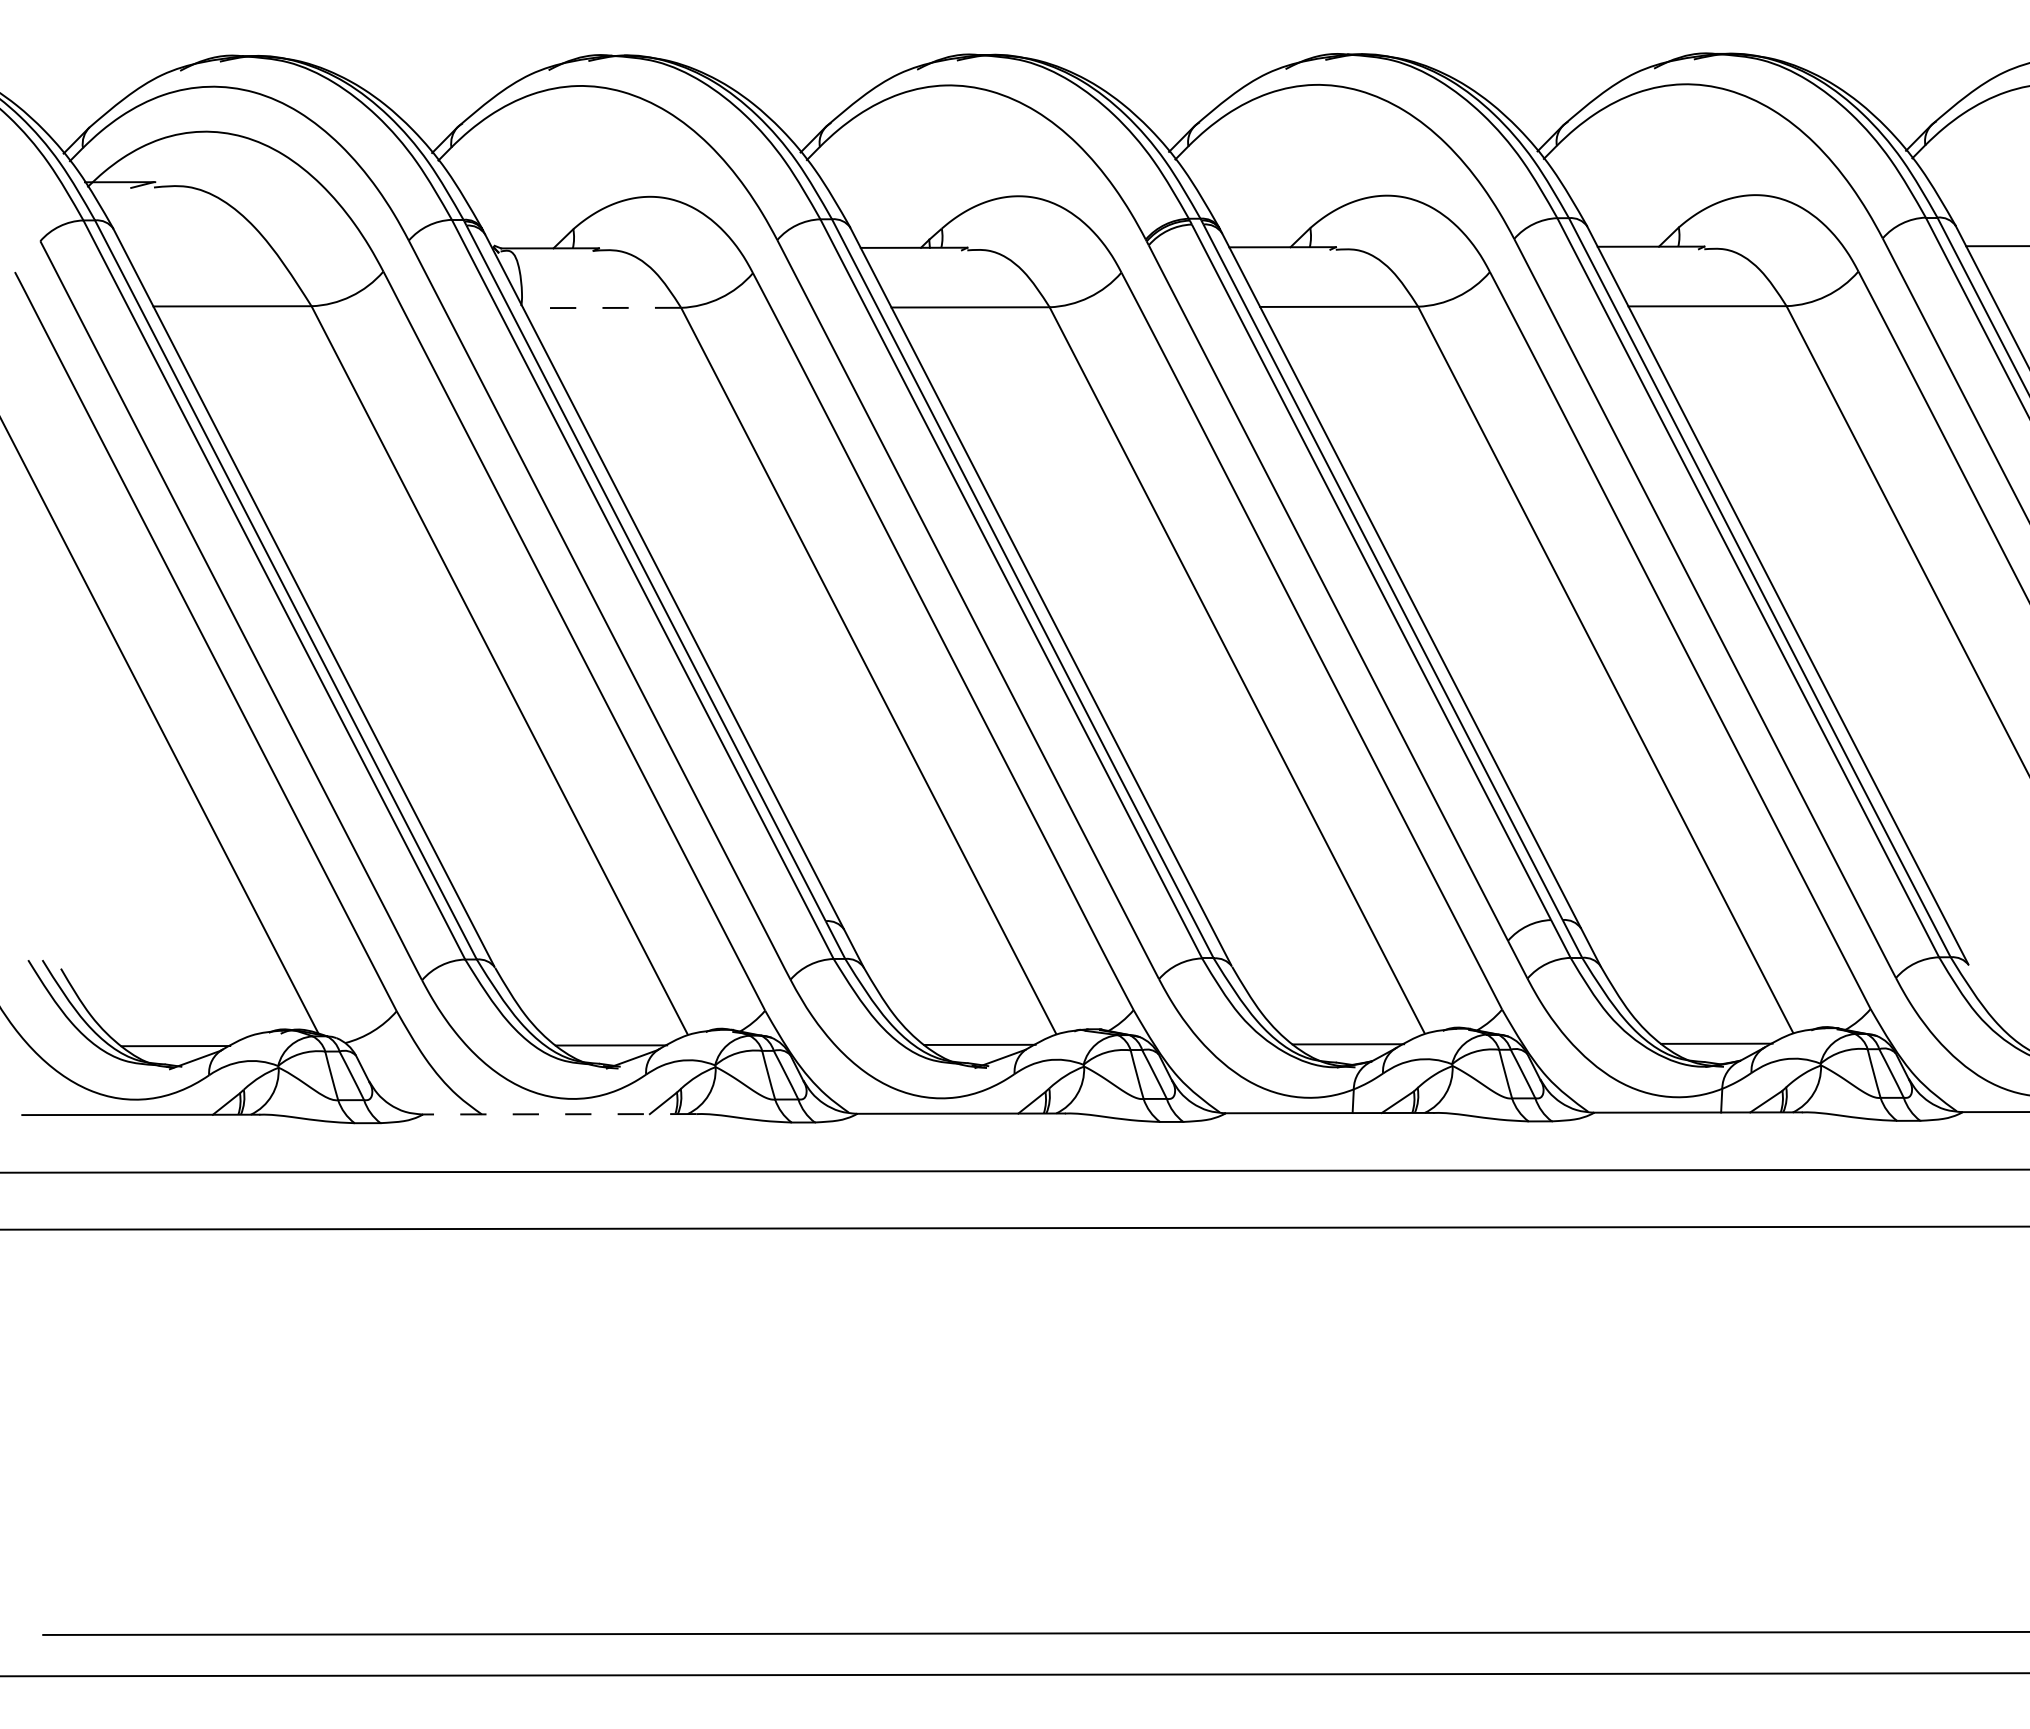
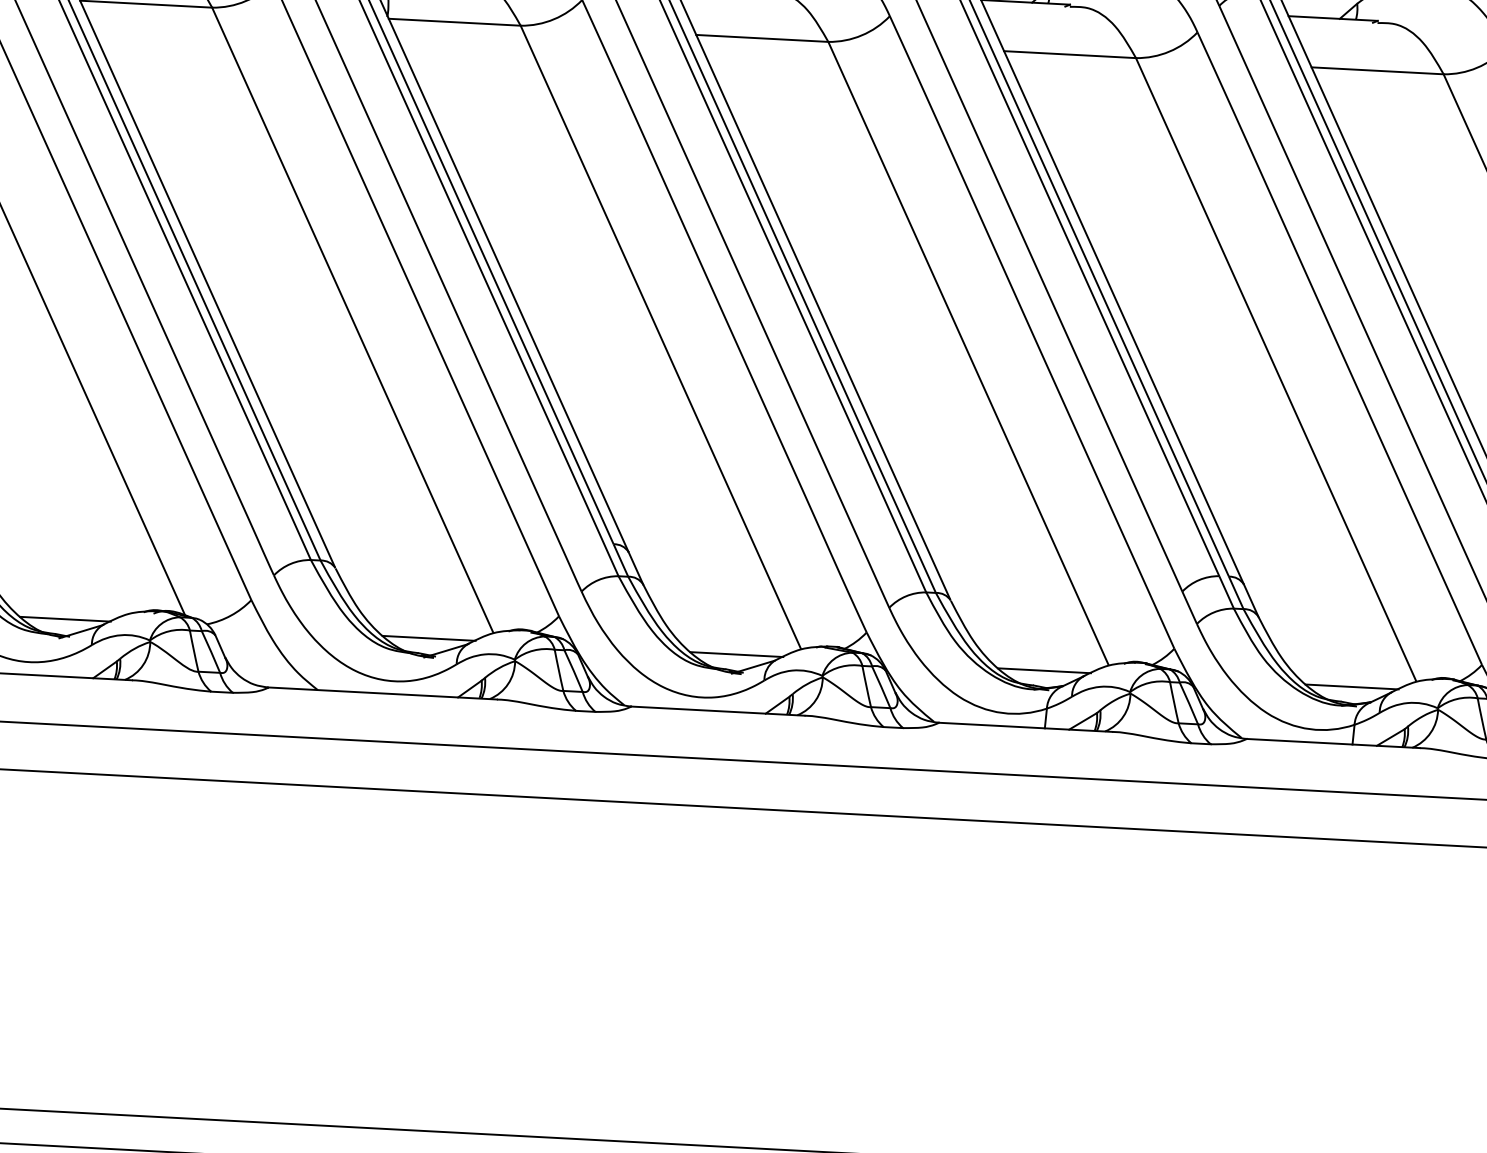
line: (602, 307) -> (455, 21), dashed -> solid
line: (558, 1114) -> (381, 693), dashed -> solid

